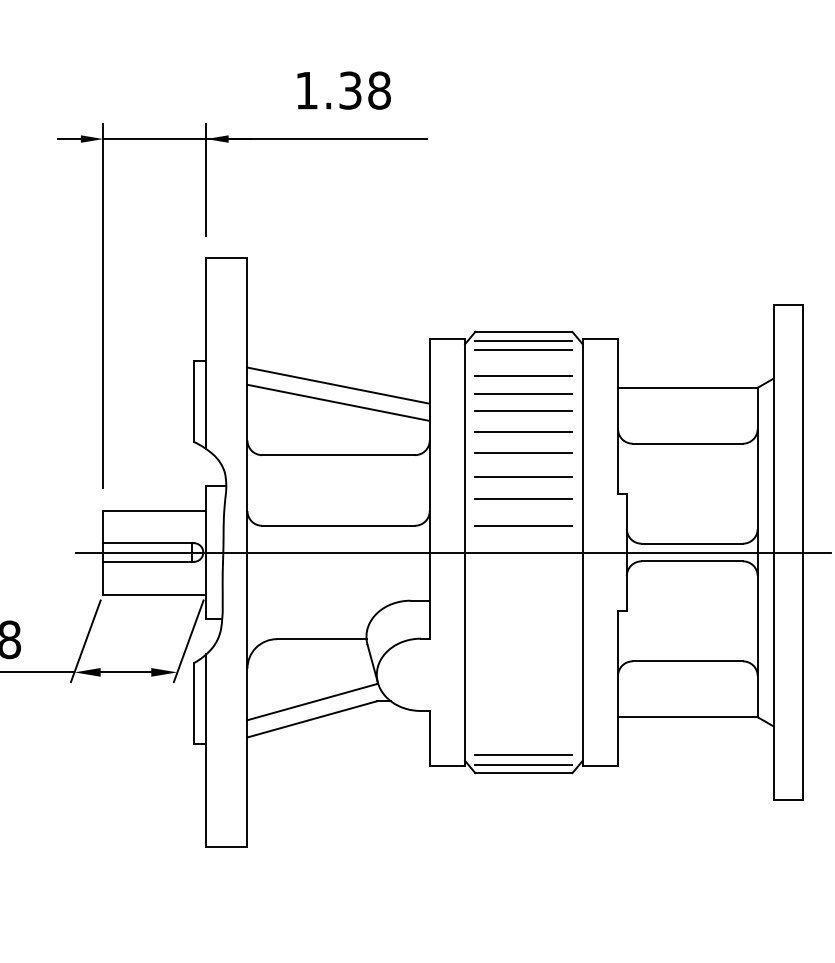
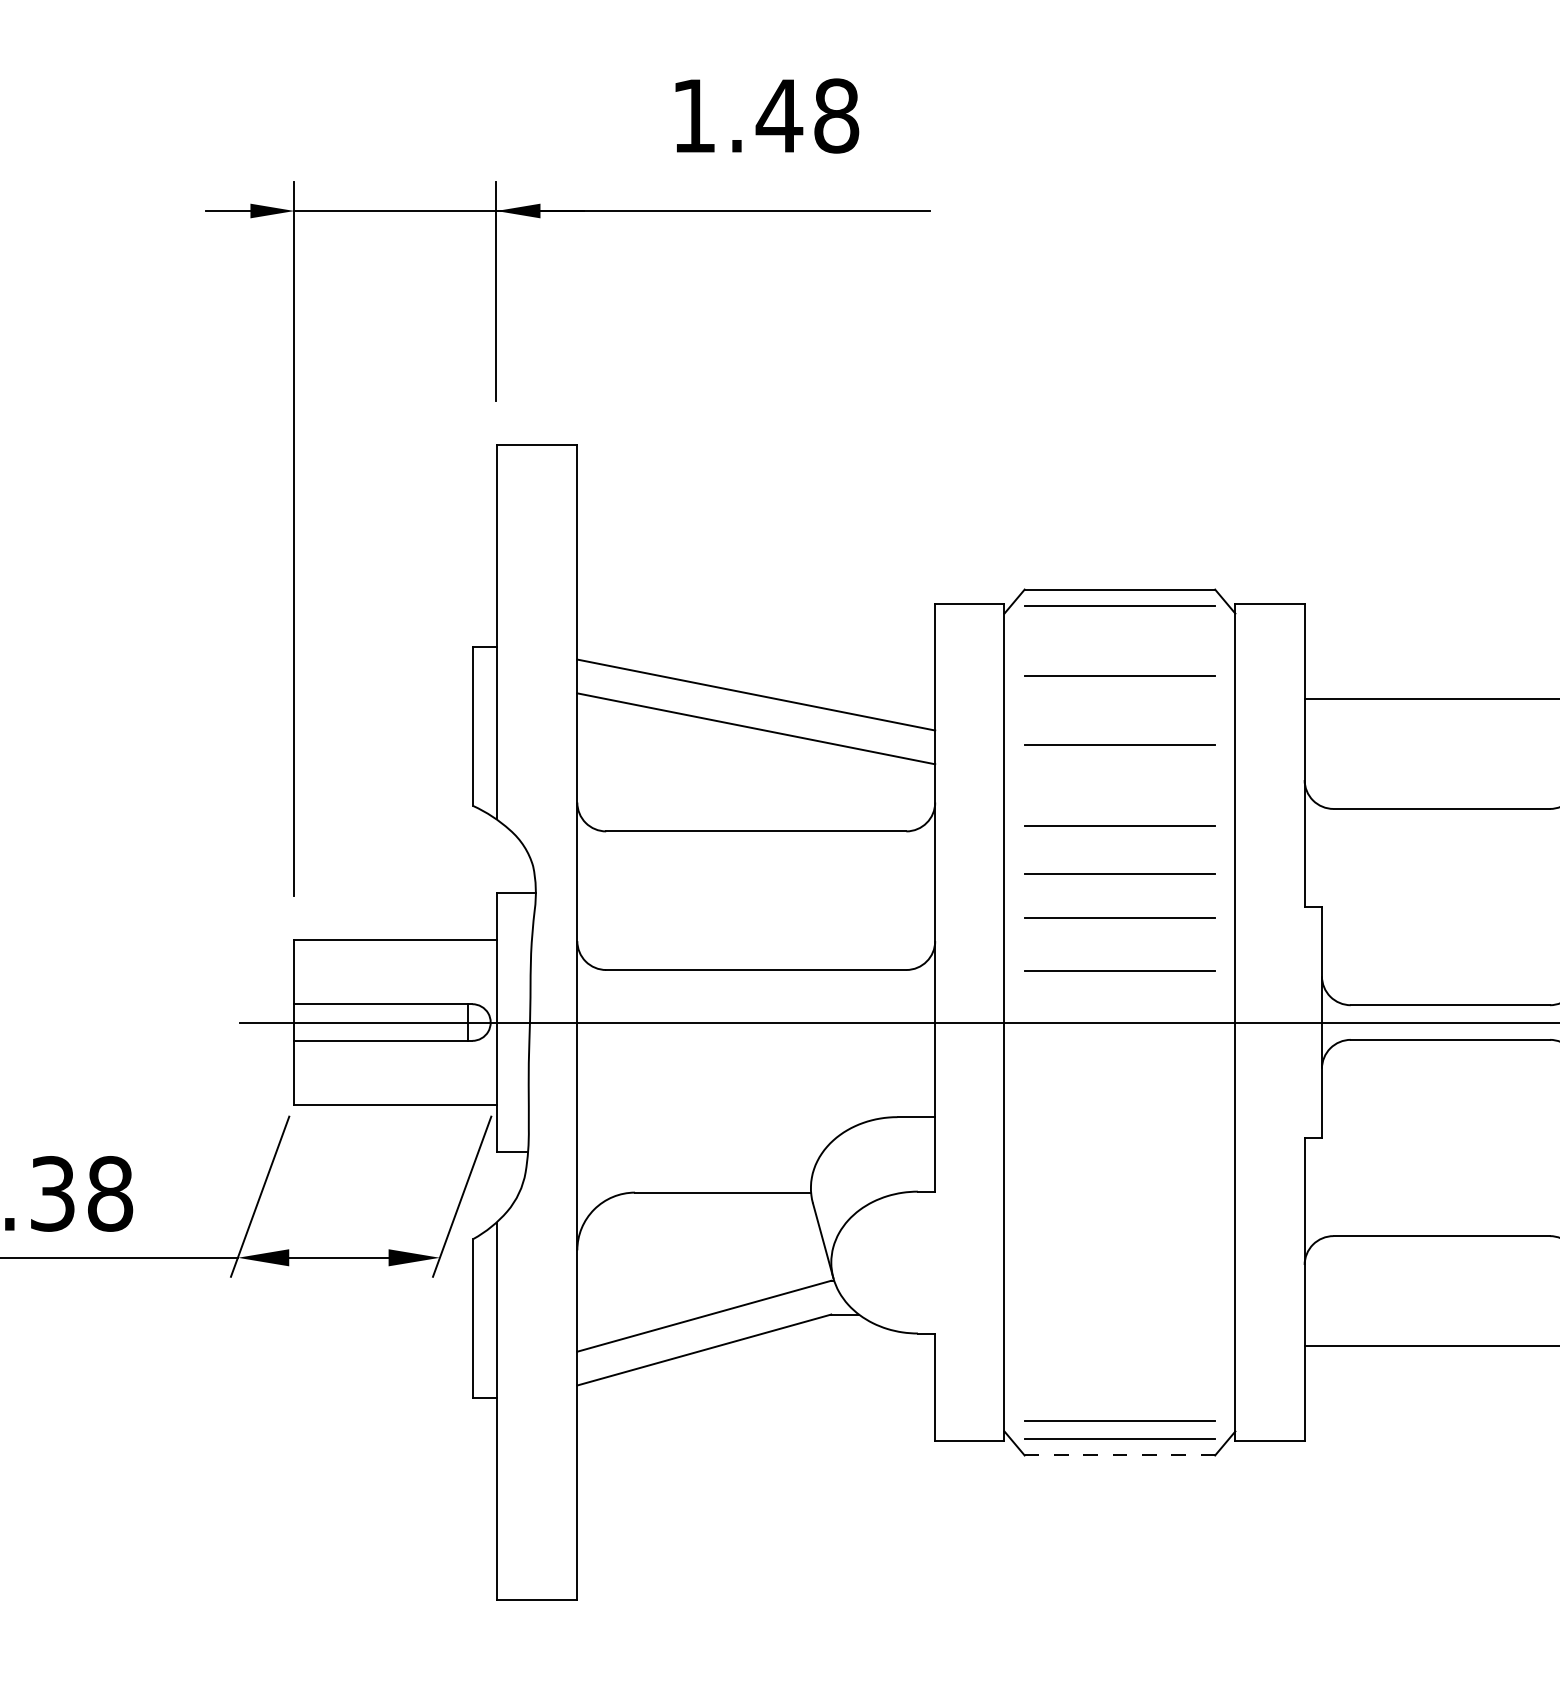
text: (350, 90) -> (779, 115), 1.38 -> 1.48
line: (523, 349) -> (1119, 624), removed
line: (523, 393) -> (1119, 710), removed
line: (523, 432) -> (1119, 786), removed
line: (523, 773) -> (1119, 1456), solid -> dashed

